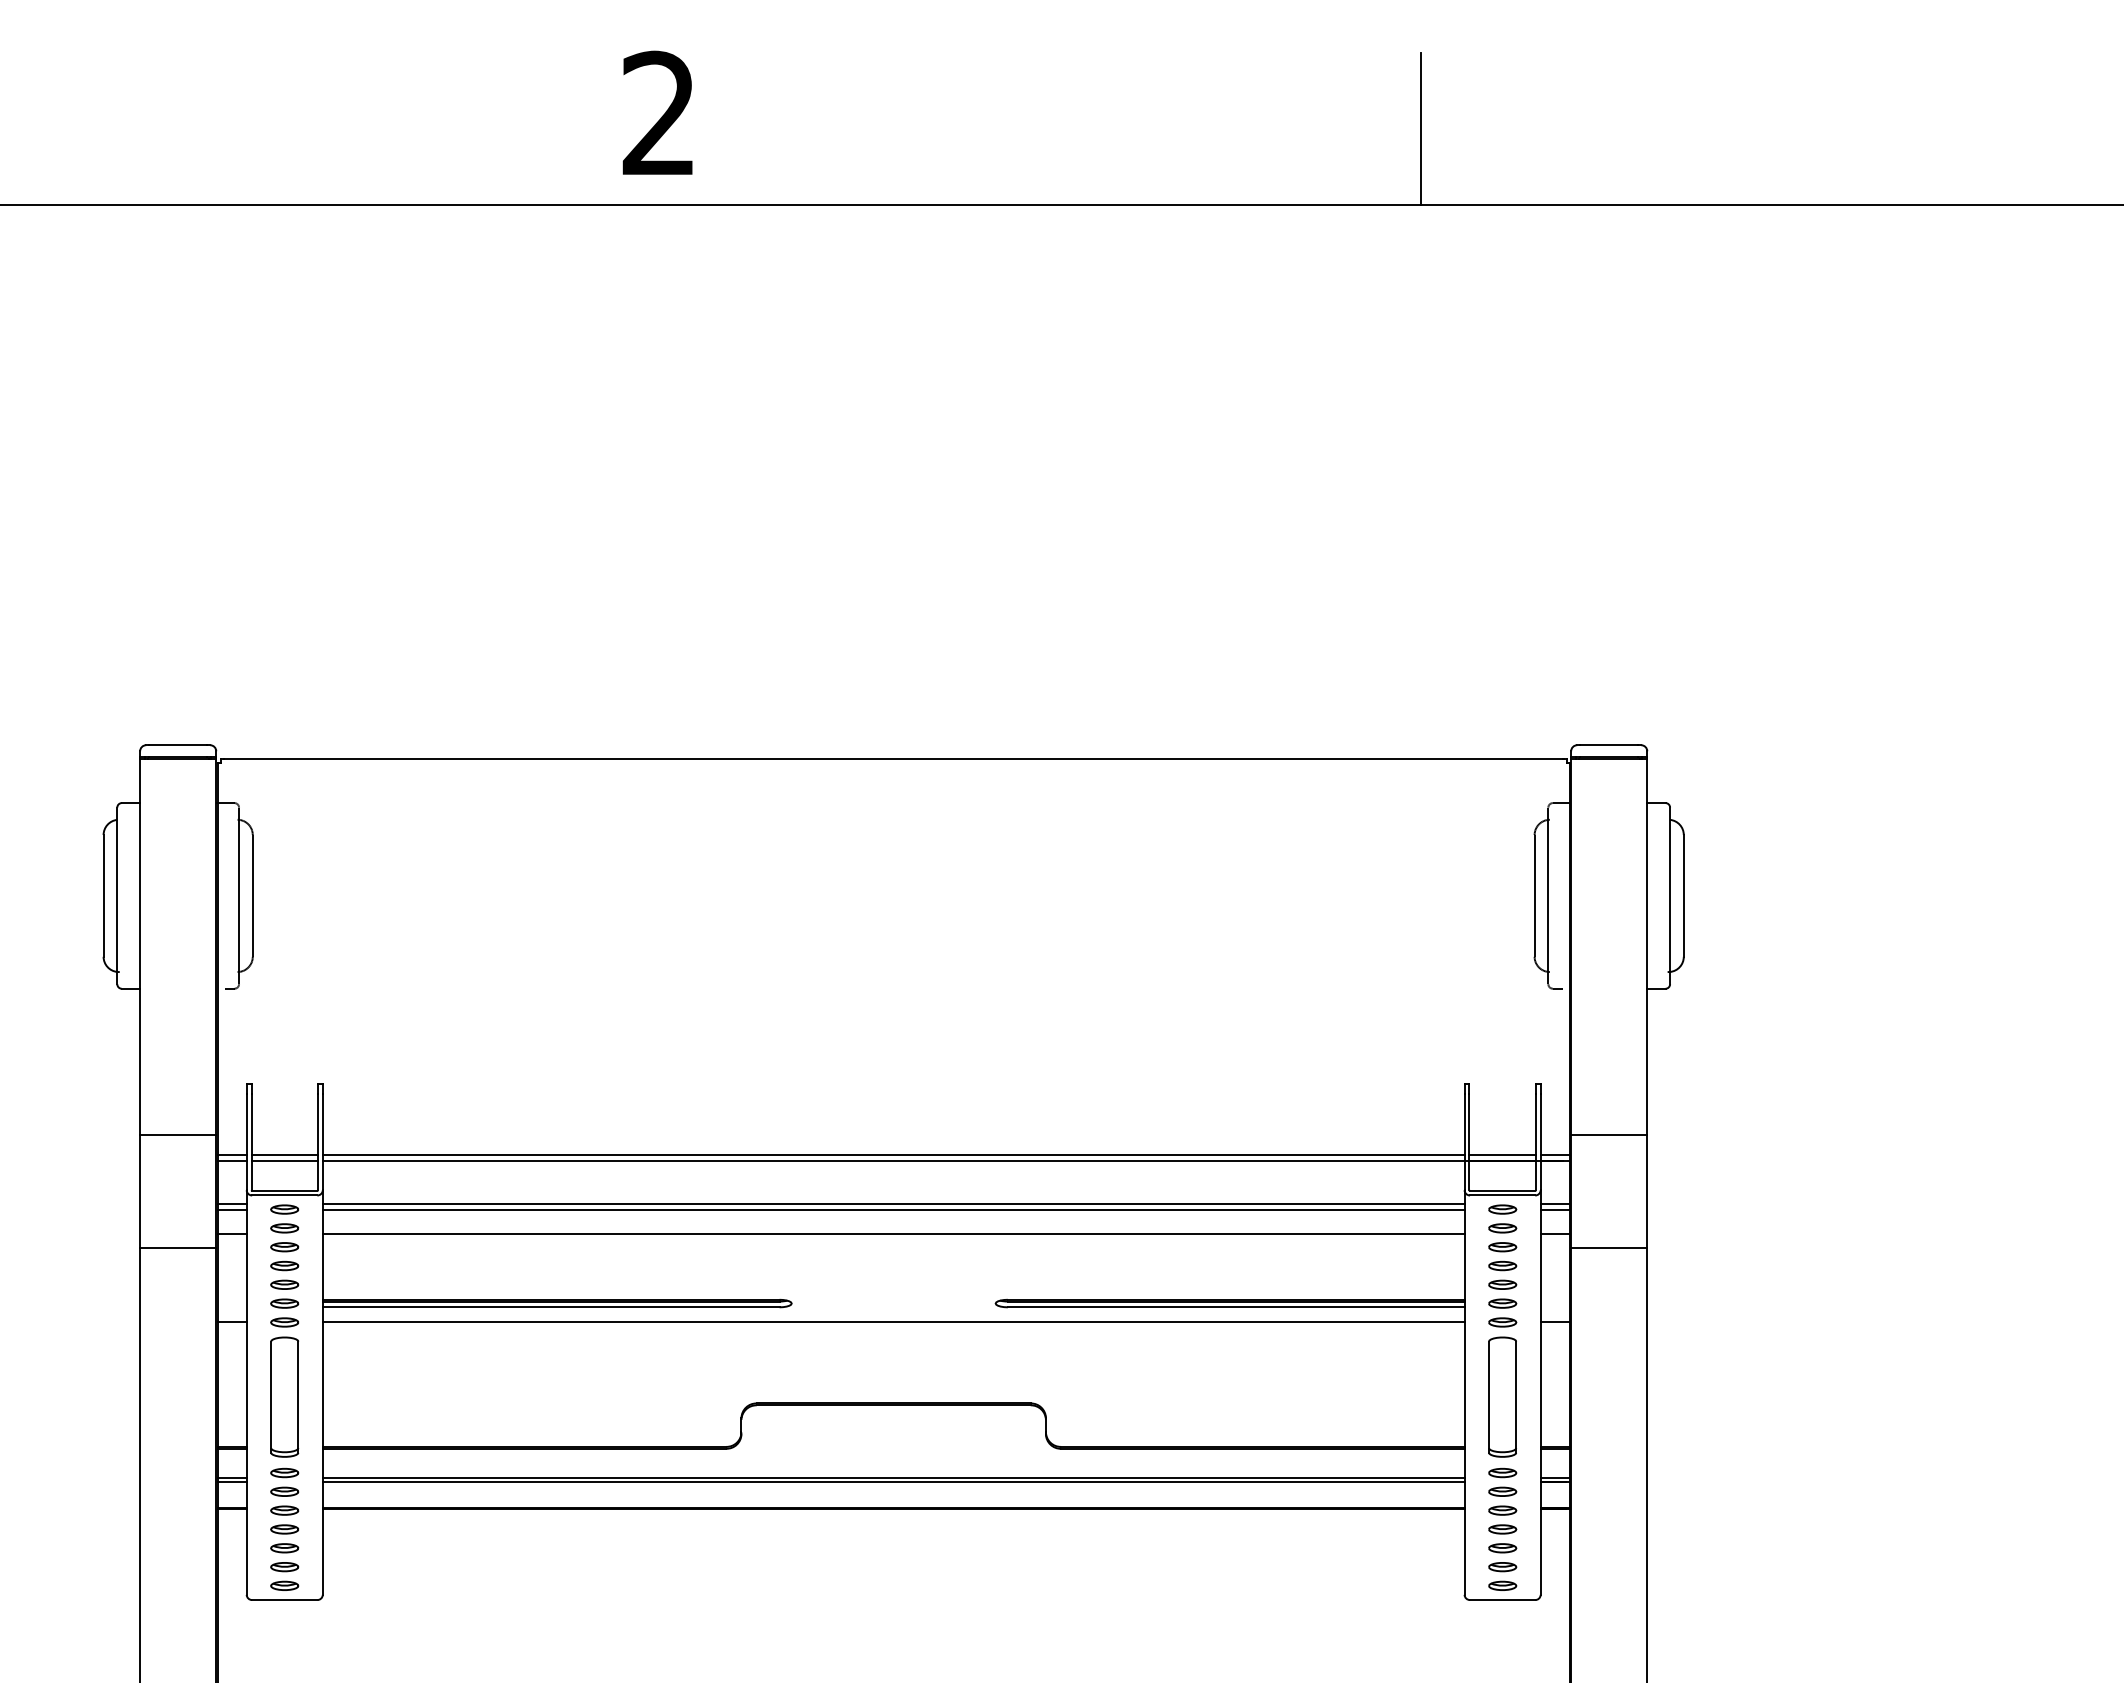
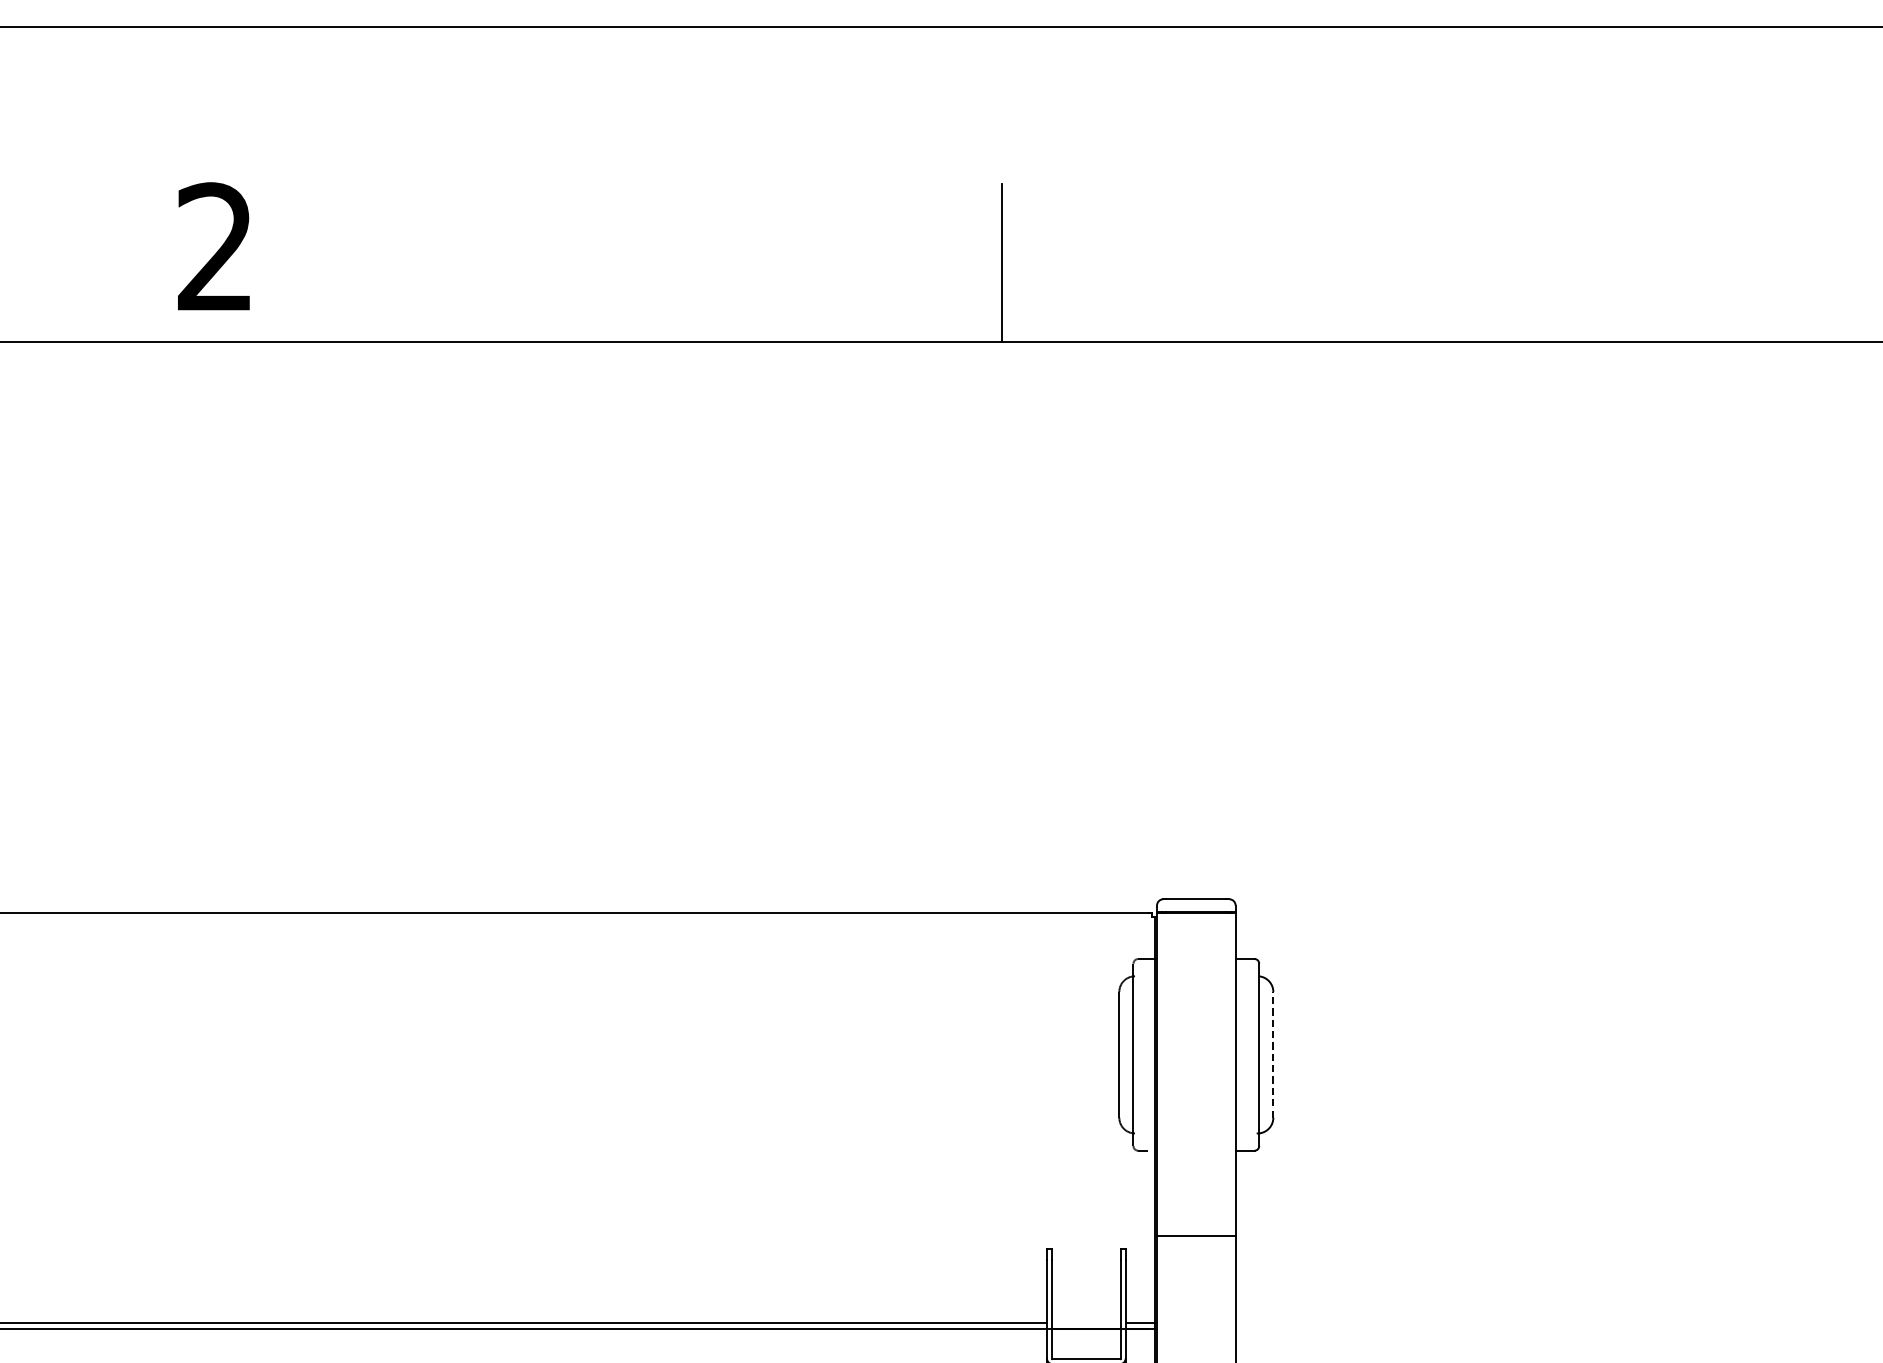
line: (1683, 895) -> (1273, 1054), solid -> dashed
line: (1609, 1135) -> (1196, 1236), moved
line: (1502, 1155) -> (1086, 1322), removed

